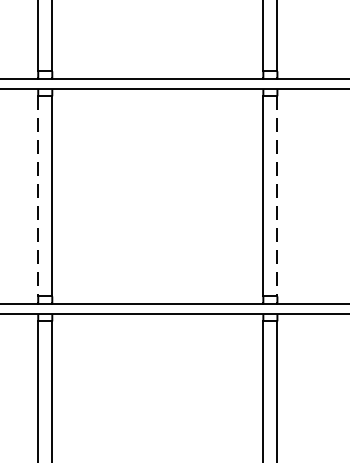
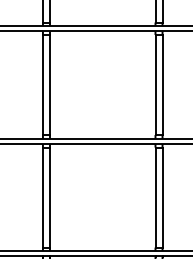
line: (37, 197) -> (42, 85), dashed -> solid
line: (277, 197) -> (162, 85), dashed -> solid

